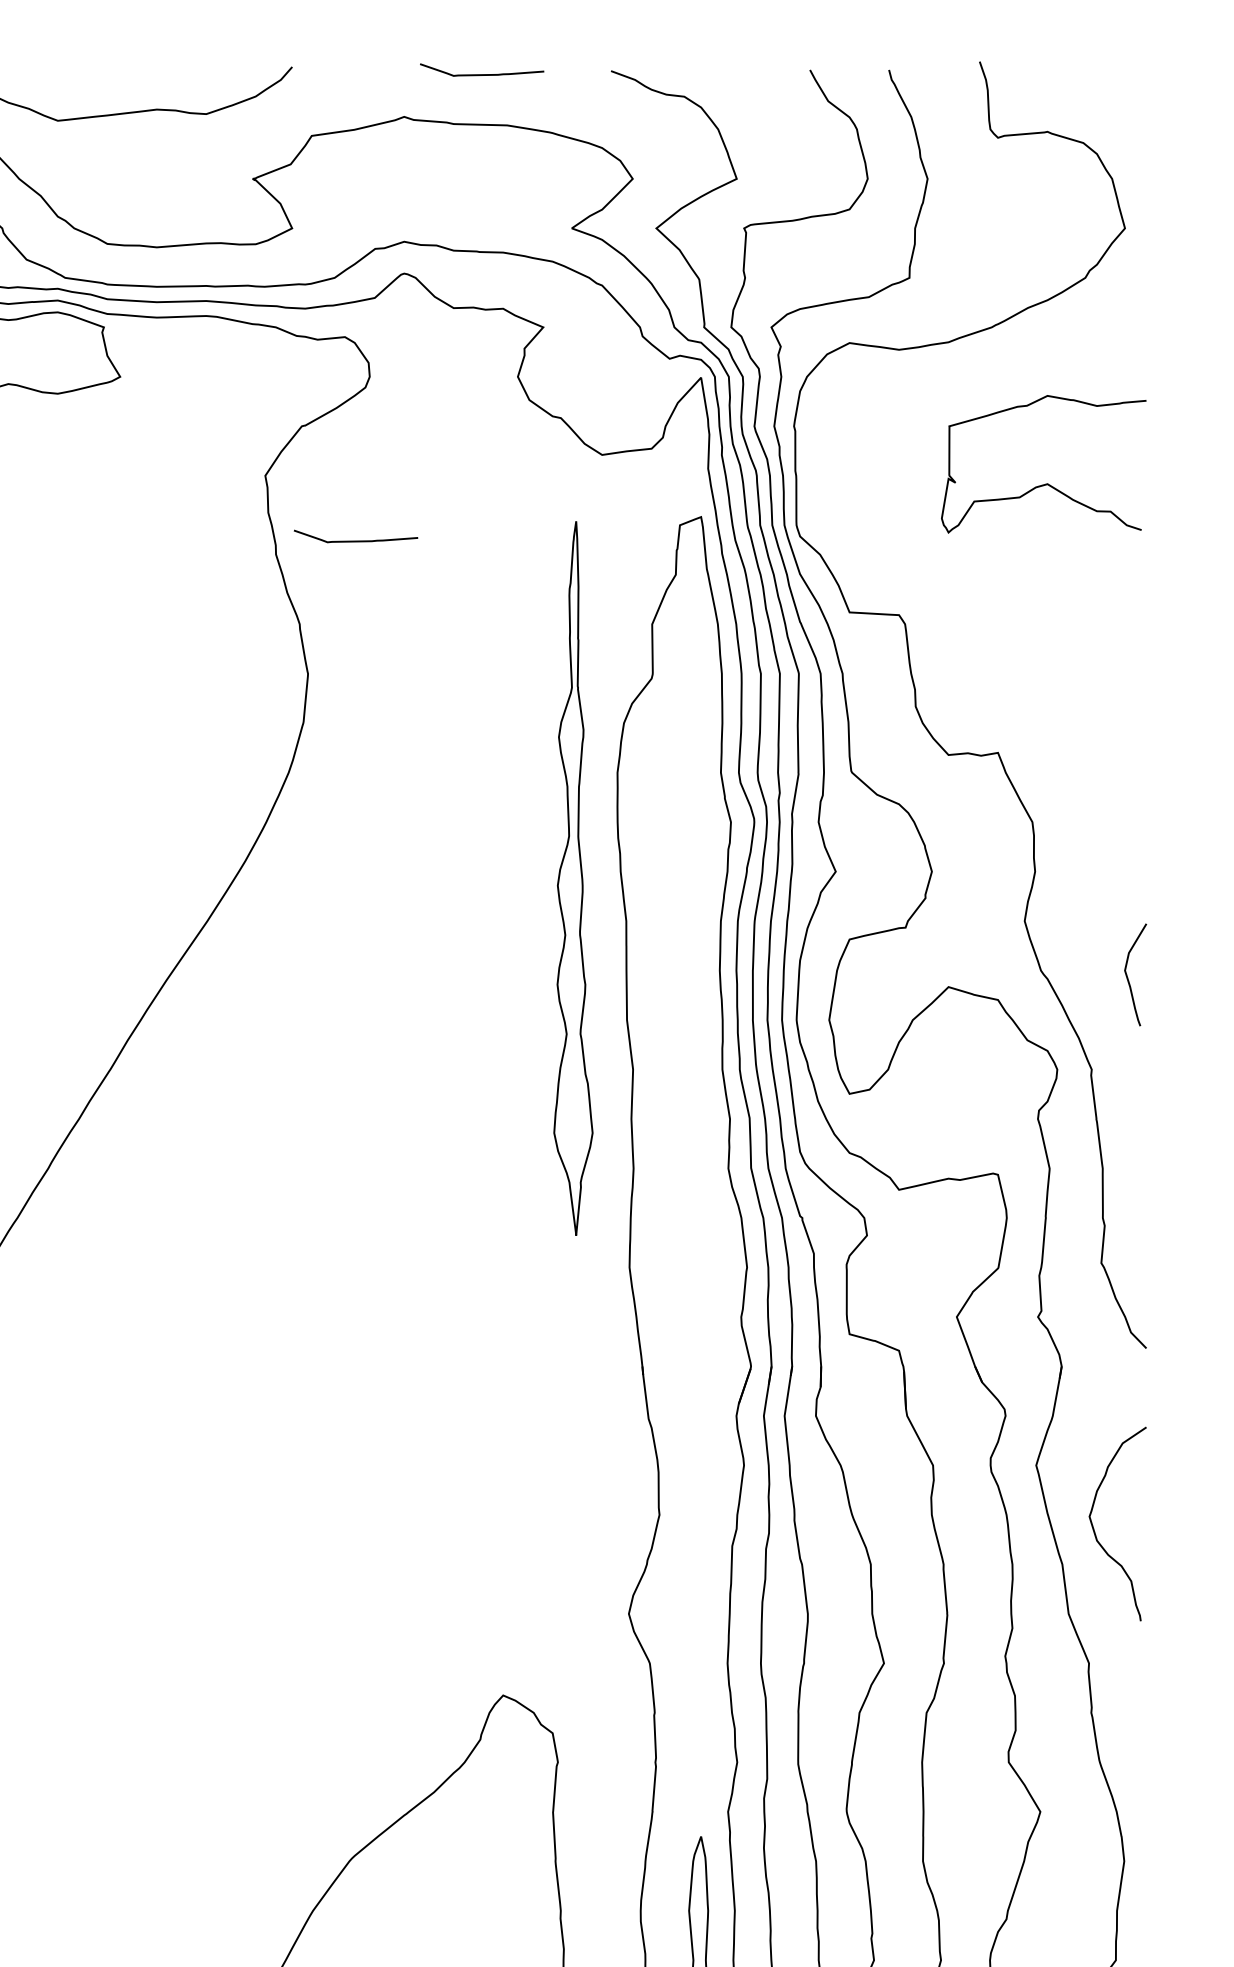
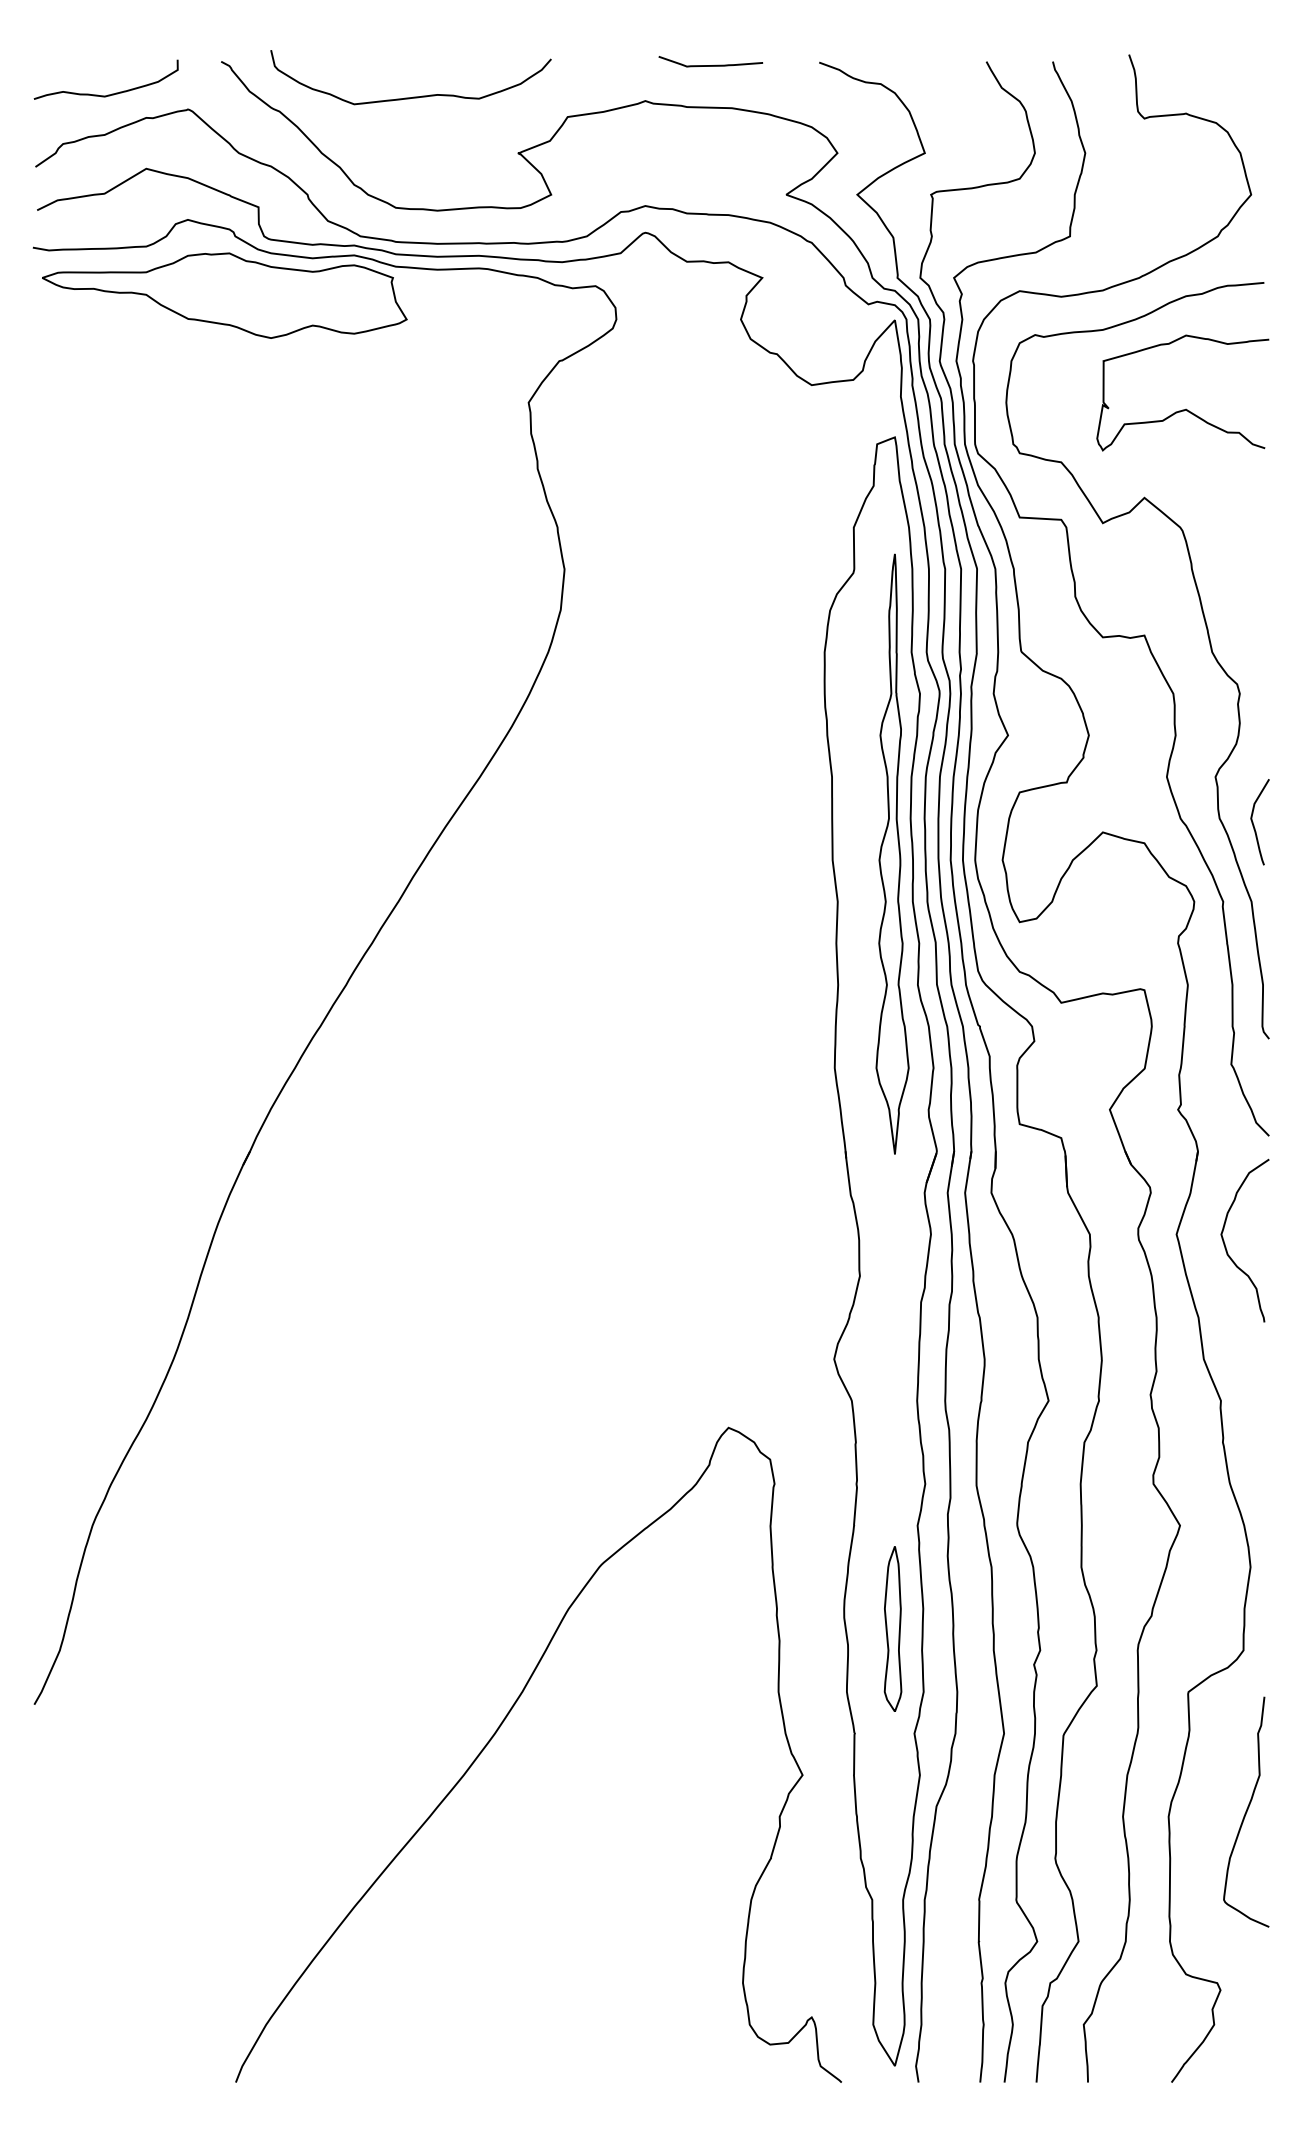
curve: (355, 541) -> (604, 457), removed
curve: (1075, 764) -> (1209, 645), added
part: (573, 877) -> (892, 853), moved
curve: (1094, 1527) -> (1225, 1243), moved

